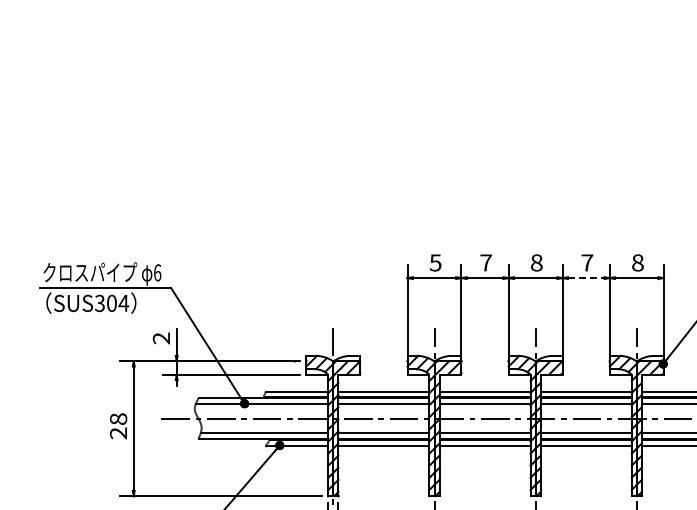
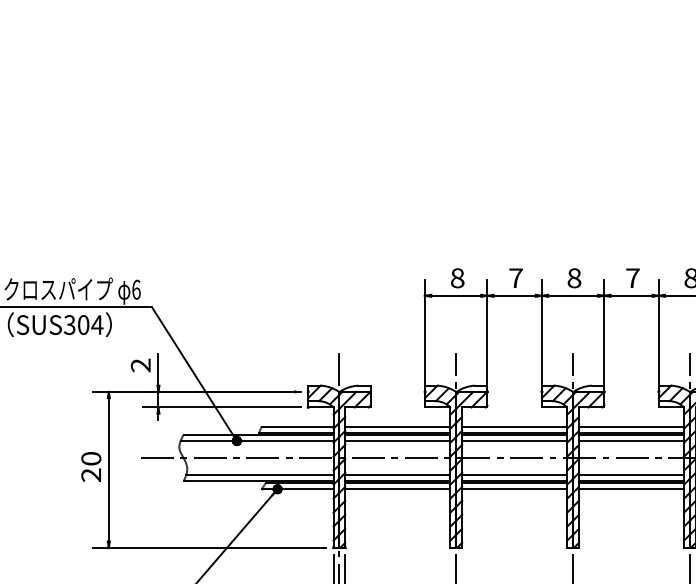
text: (435, 262) -> (457, 277), 5 -> 8
line: (586, 278) -> (631, 296), dashed -> solid
text: (118, 418) -> (91, 458), 28 -> 20

